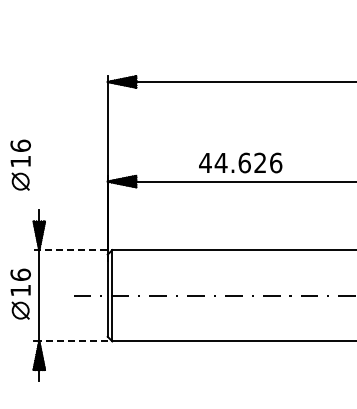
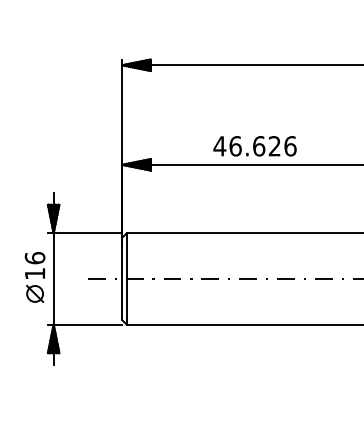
text: (221, 163) -> (235, 146), 44.626 -> 46.626
part: (20, 165) -> (34, 148), removed
line: (71, 250) -> (85, 233), dashed -> solid
line: (73, 341) -> (87, 324), dashed -> solid

